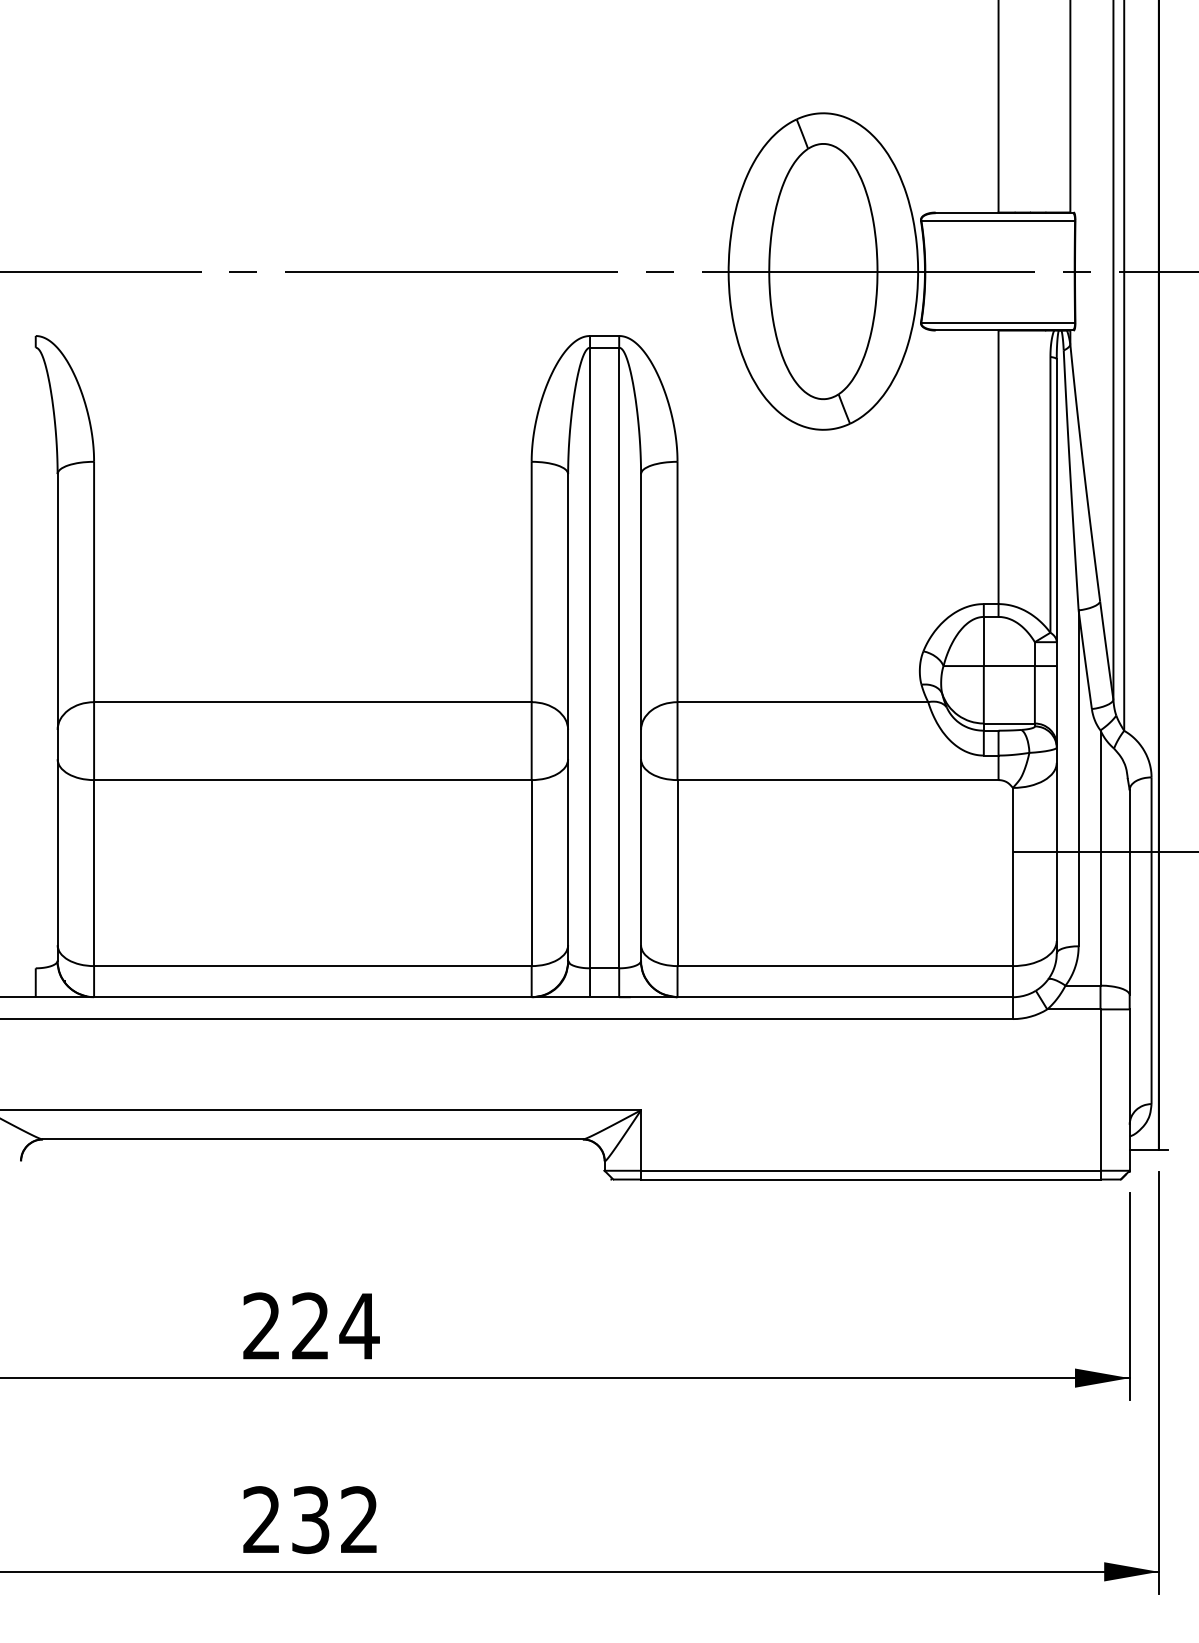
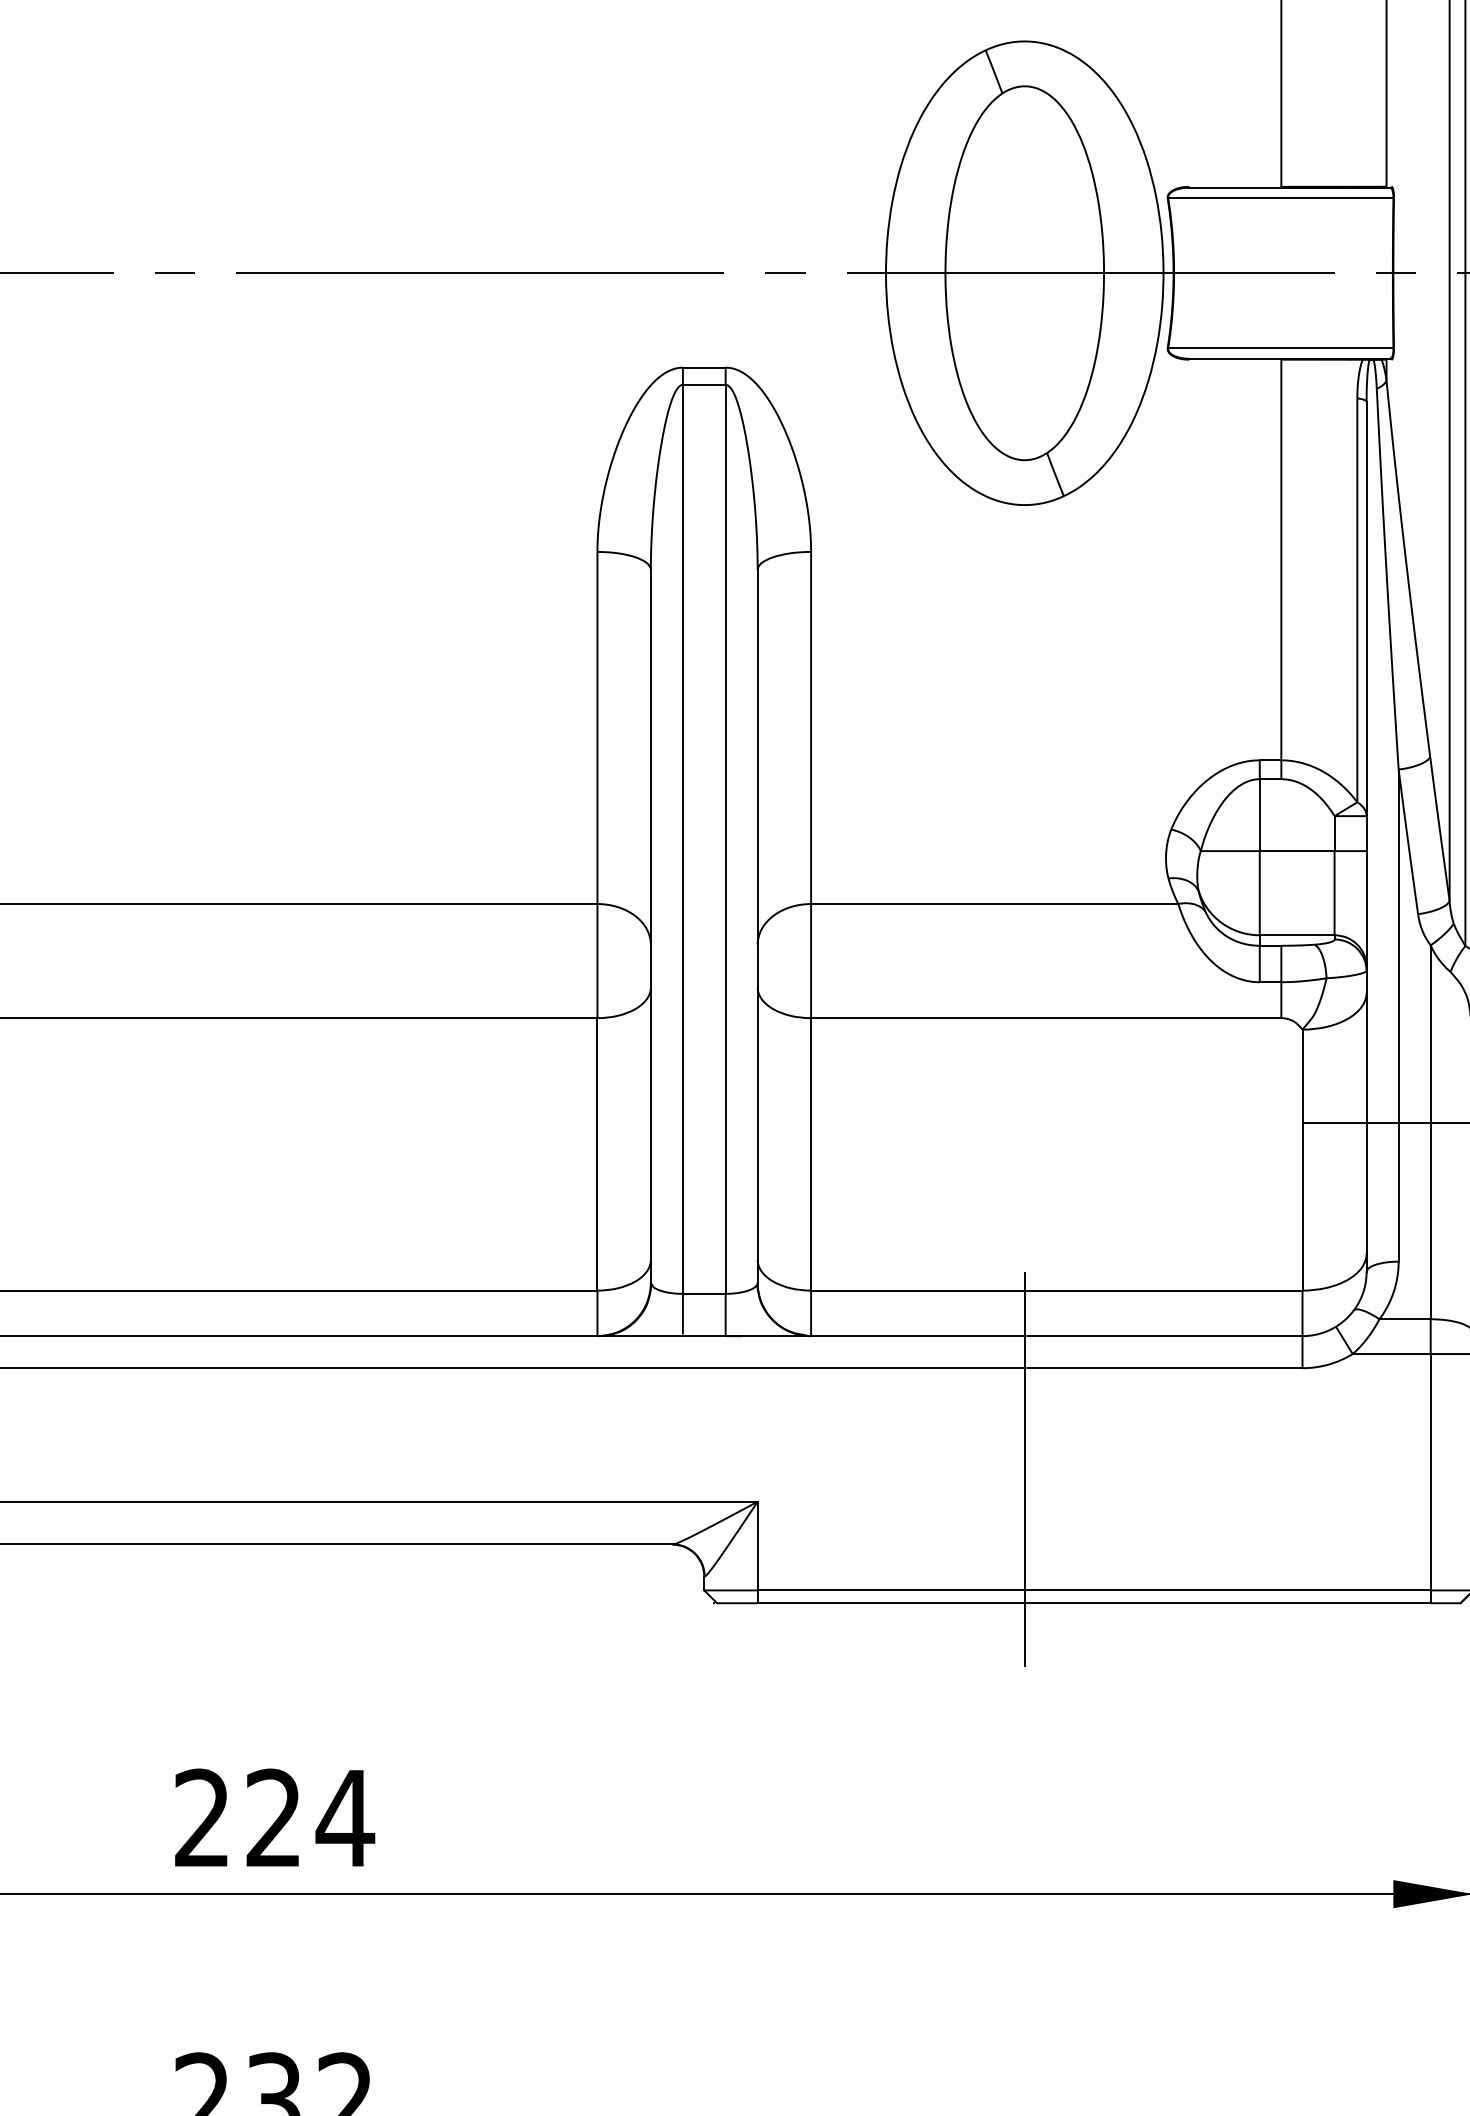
line: (823, 1088) -> (1024, 1469), added

